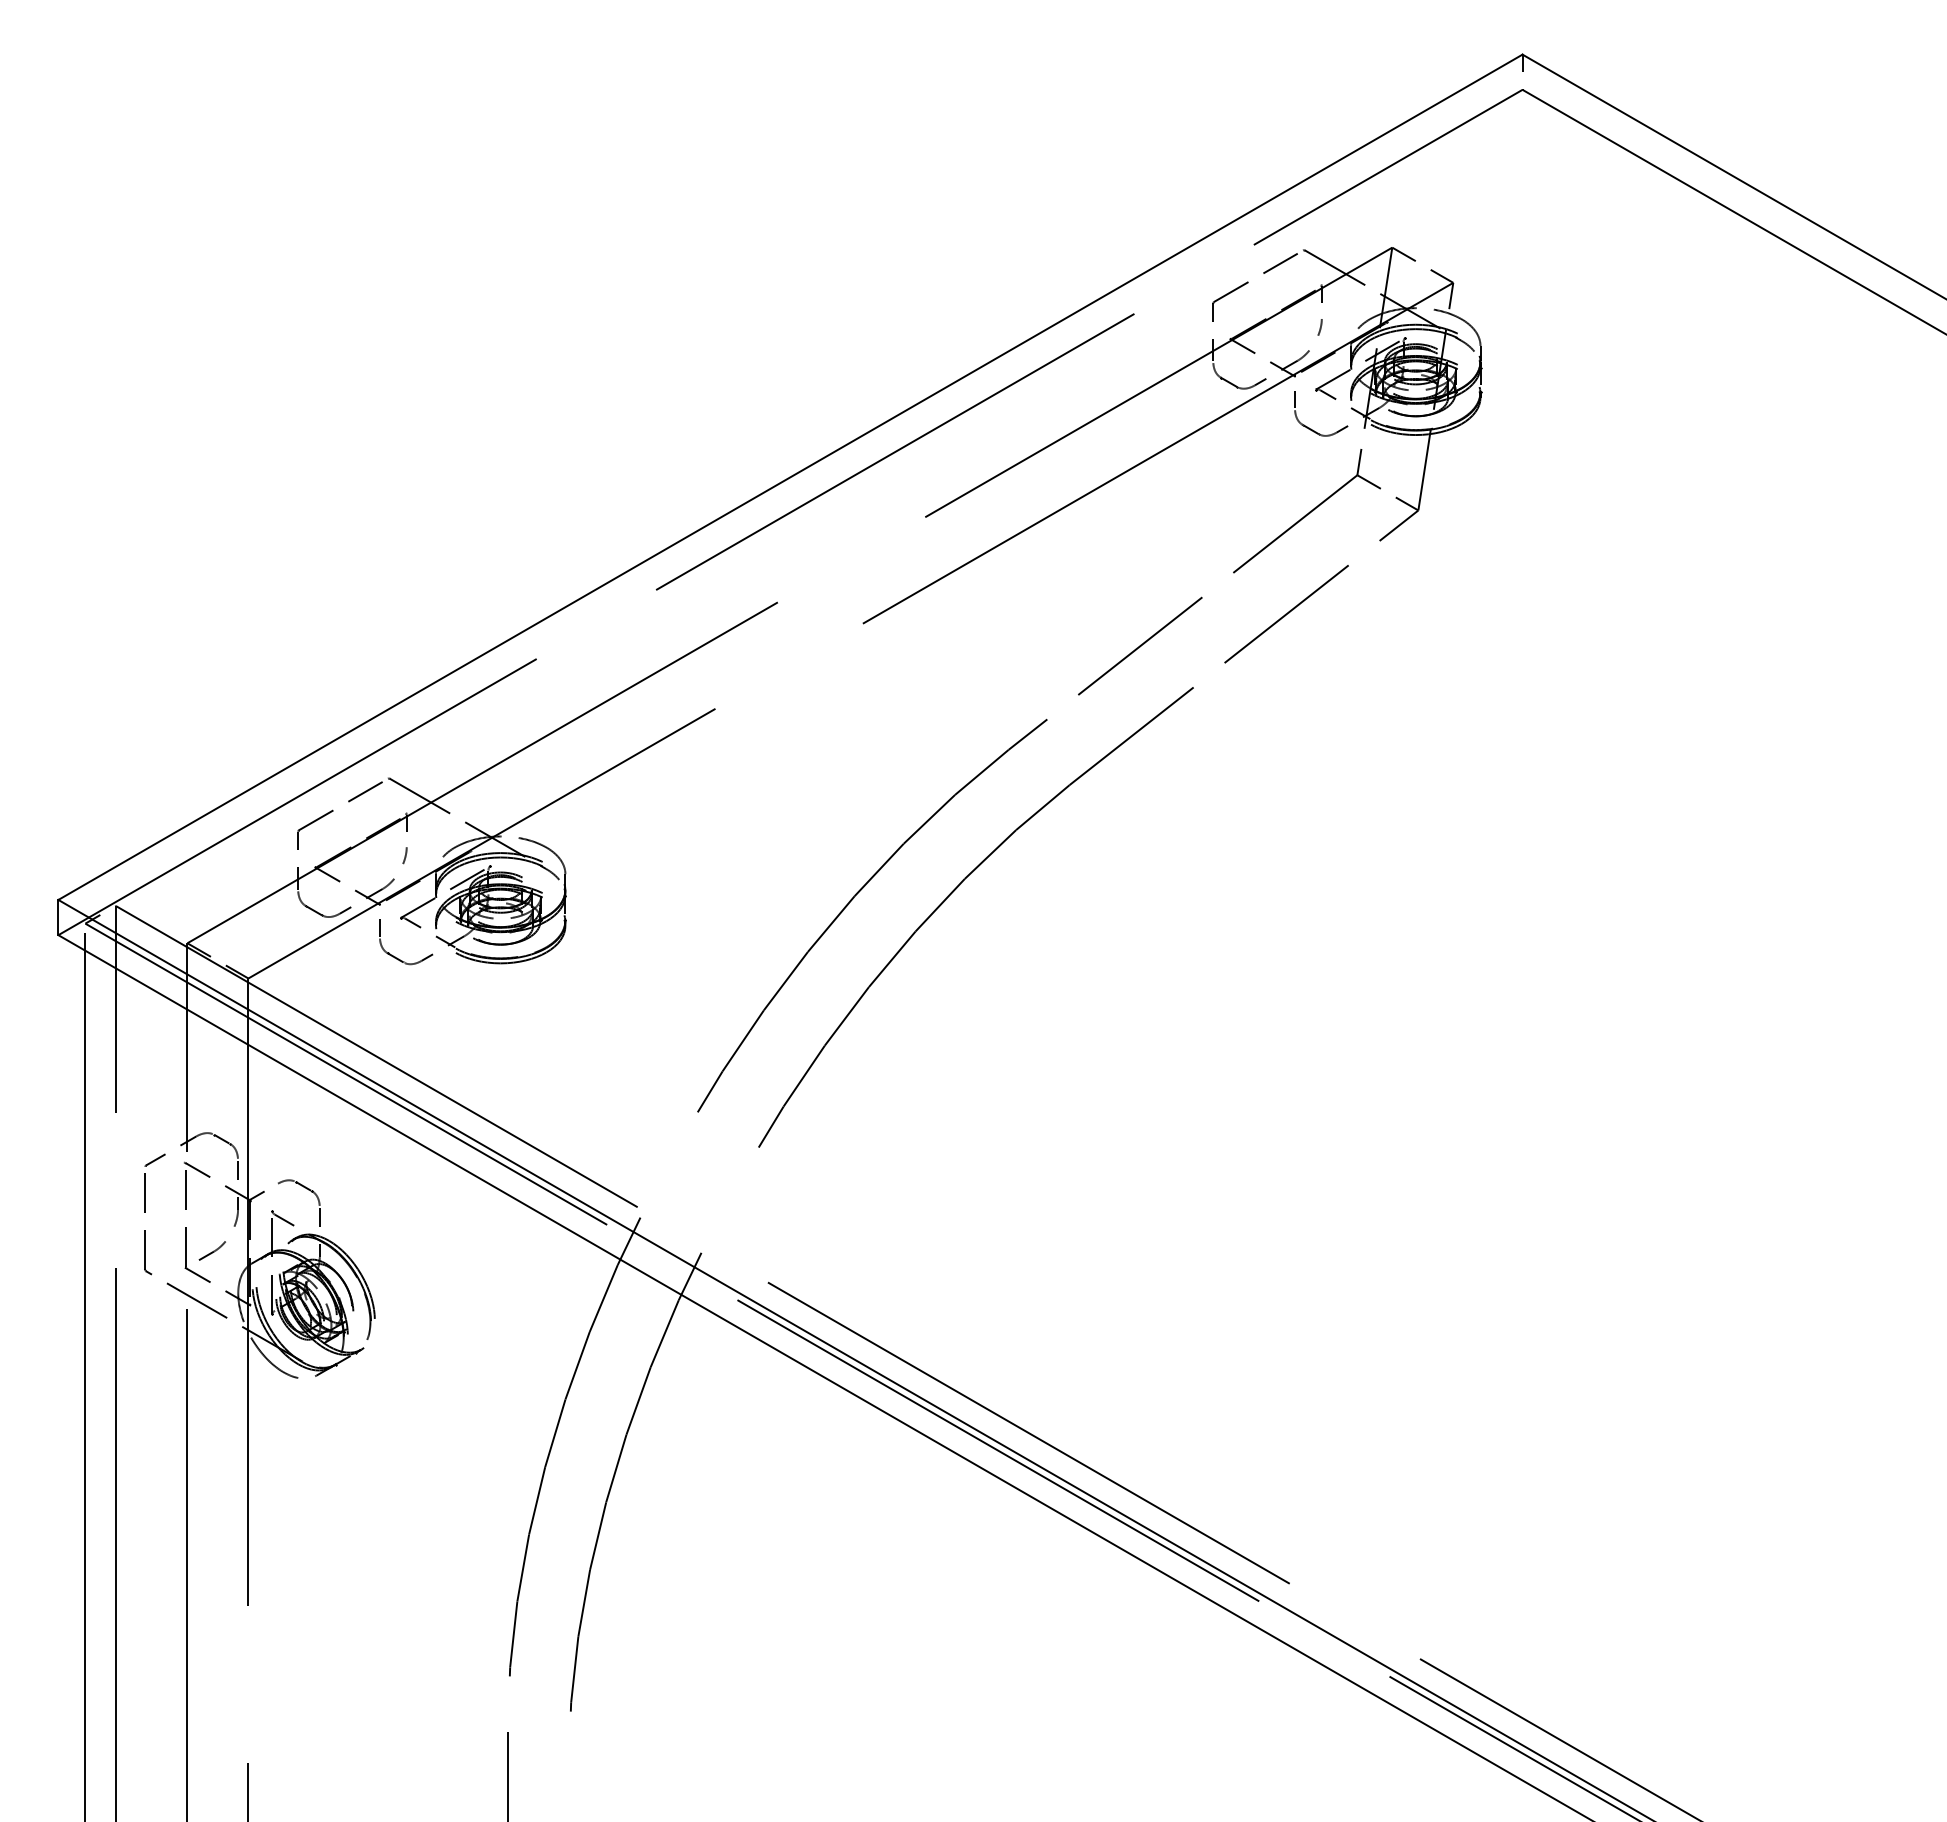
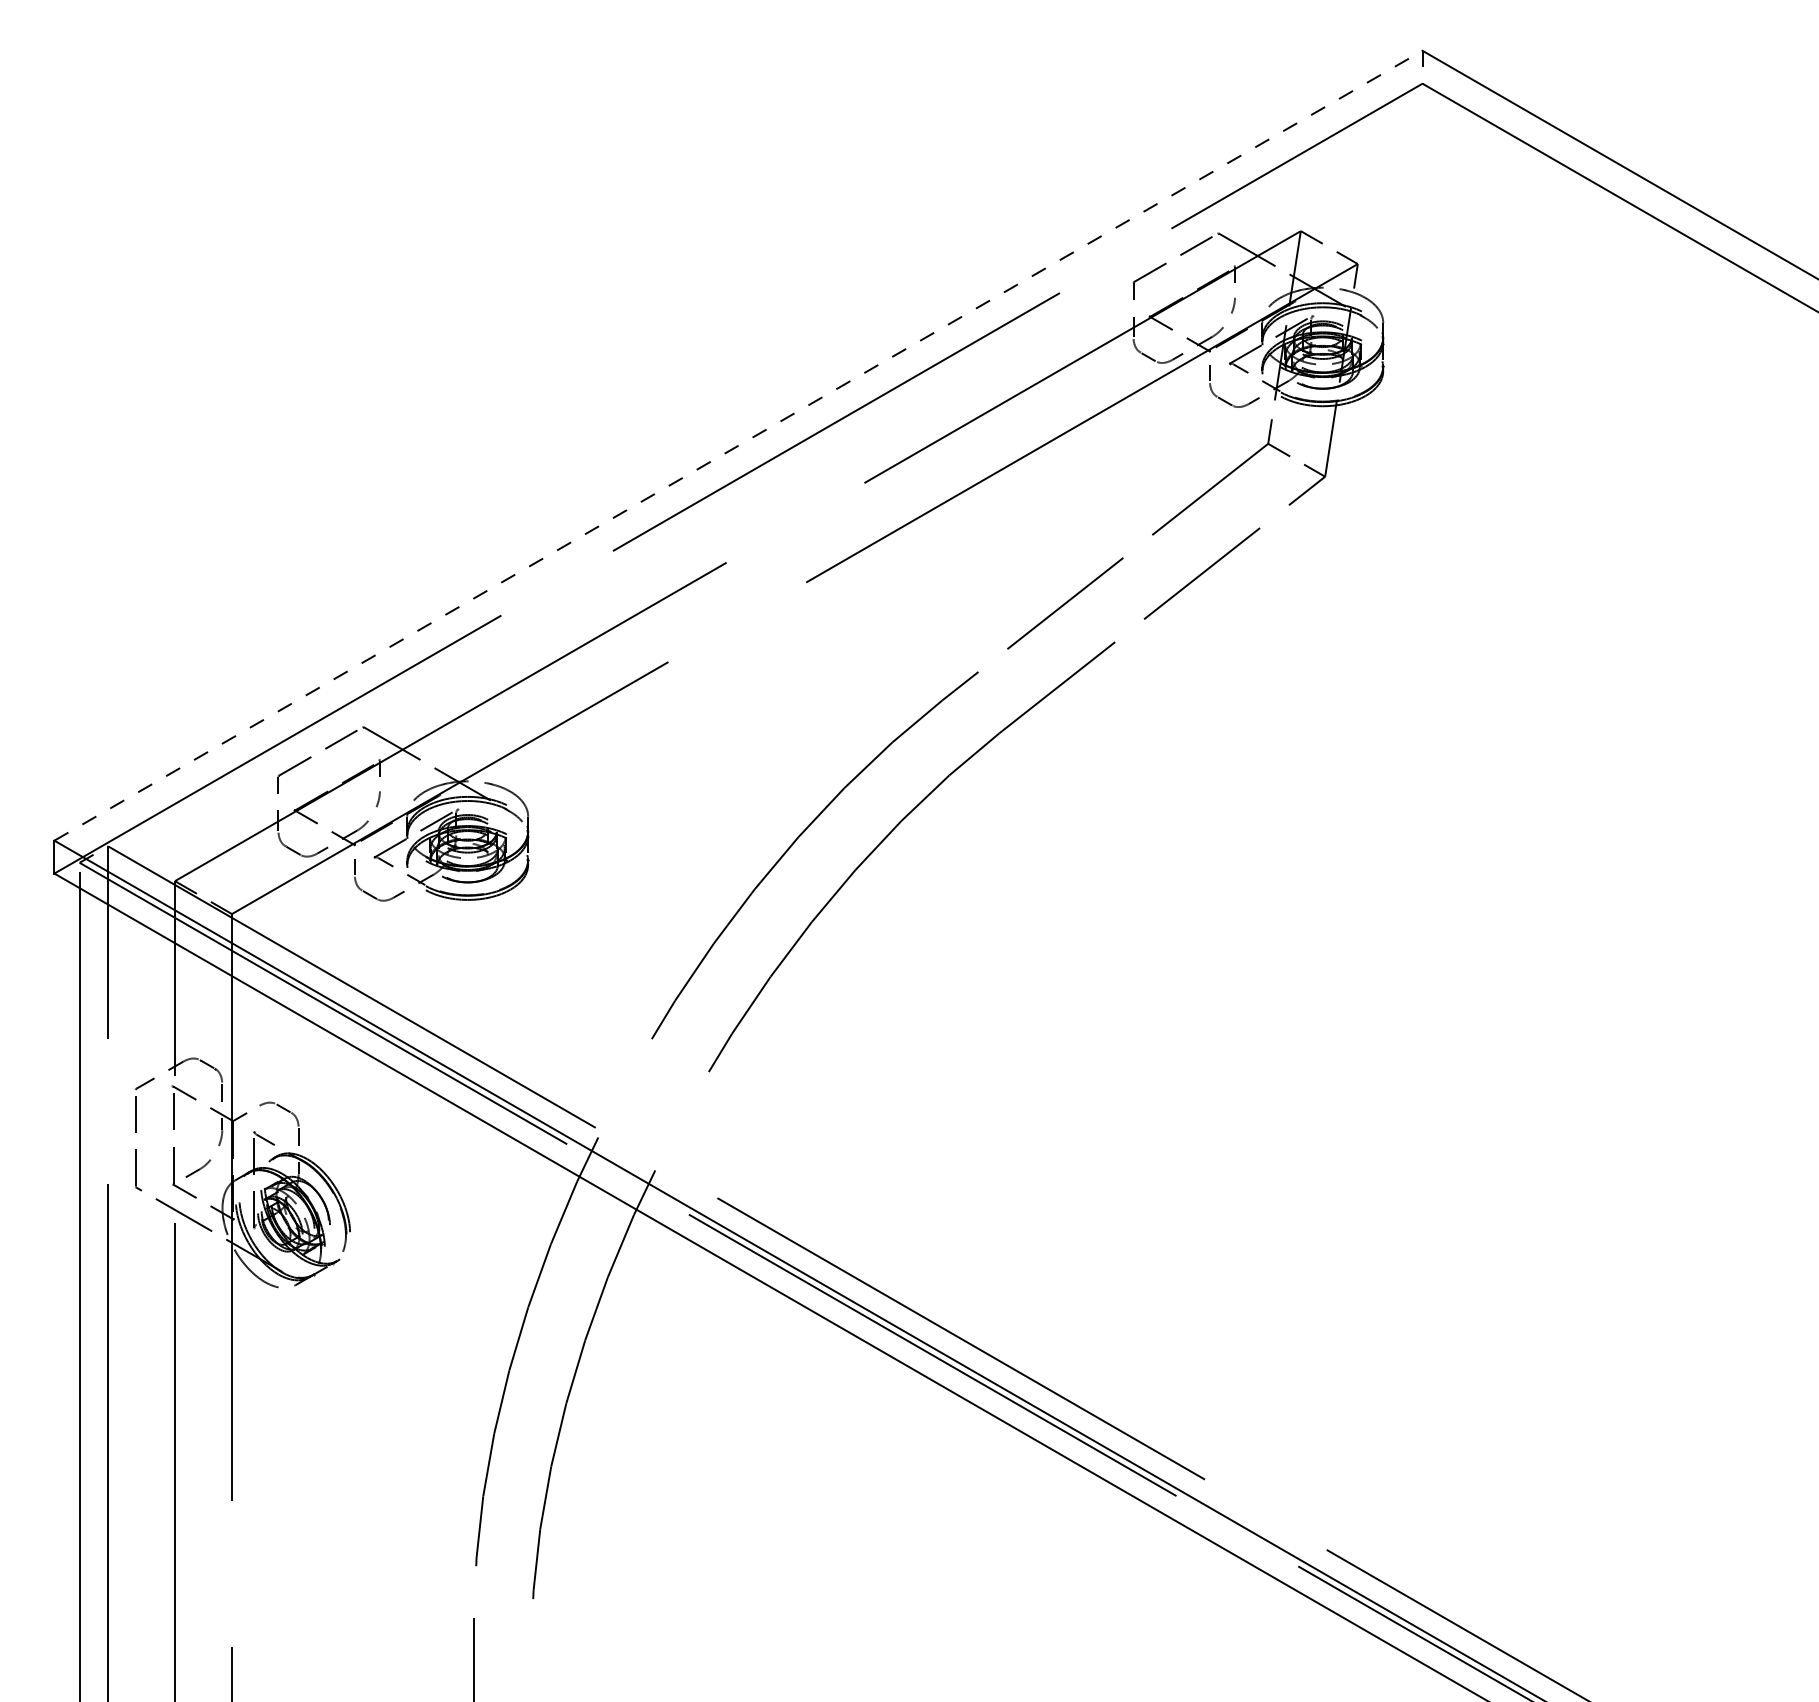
line: (790, 477) -> (738, 445), solid -> dashed

